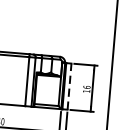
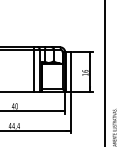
line: (69, 86) -> (70, 71), dashed -> solid

